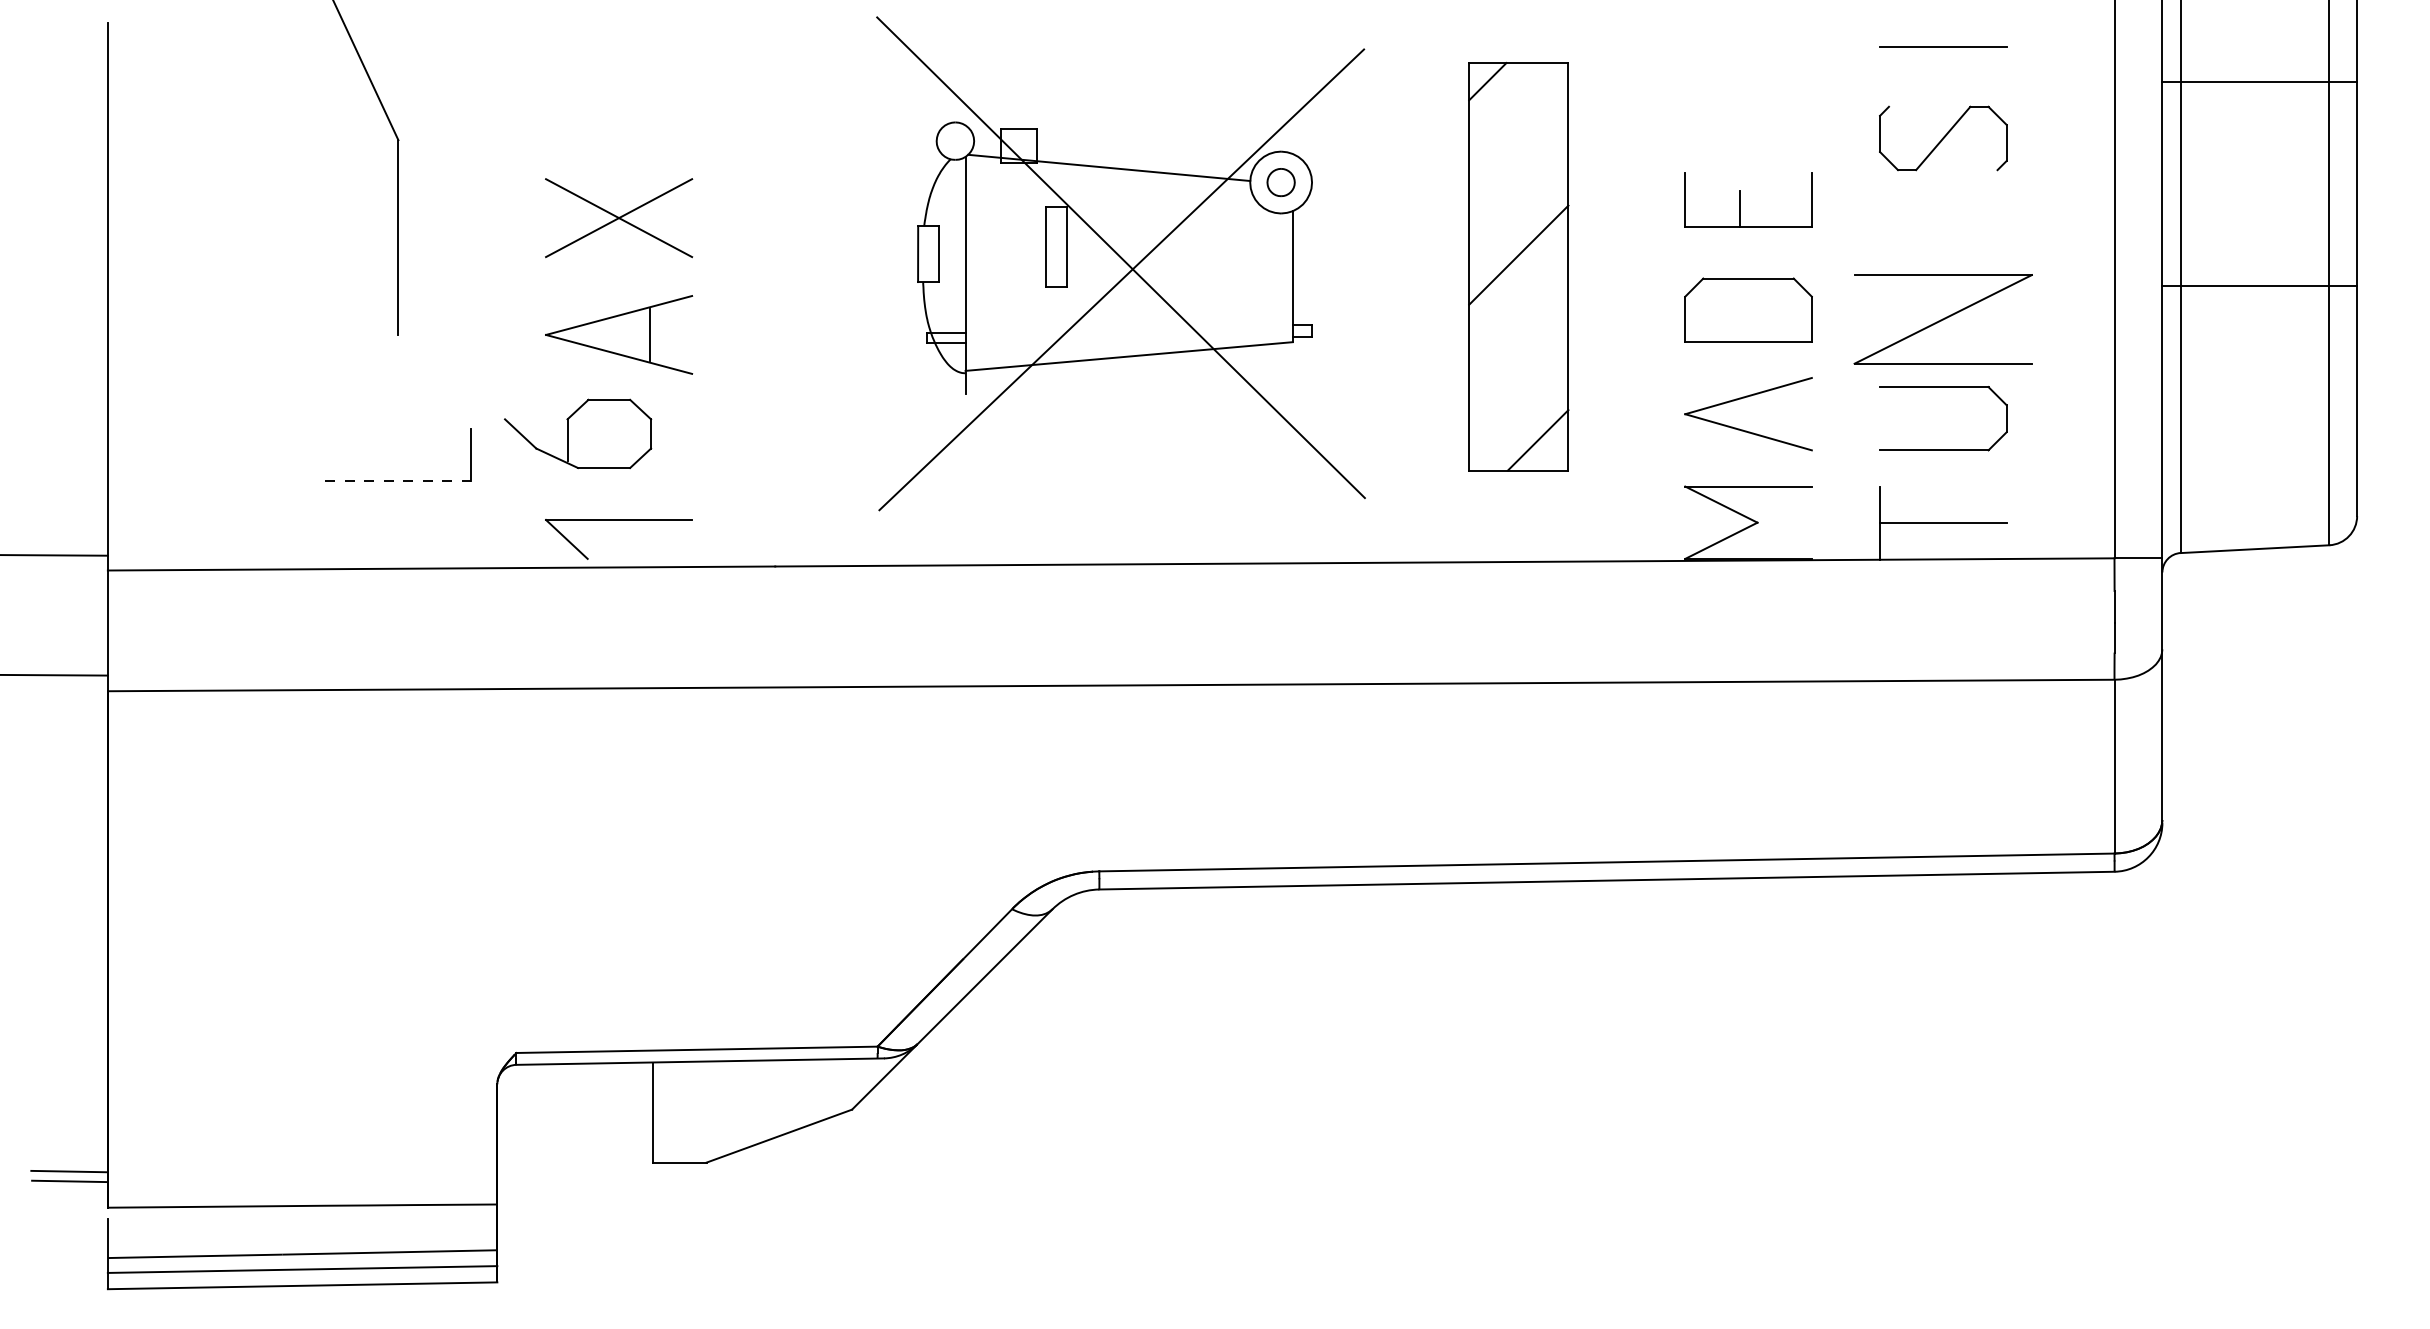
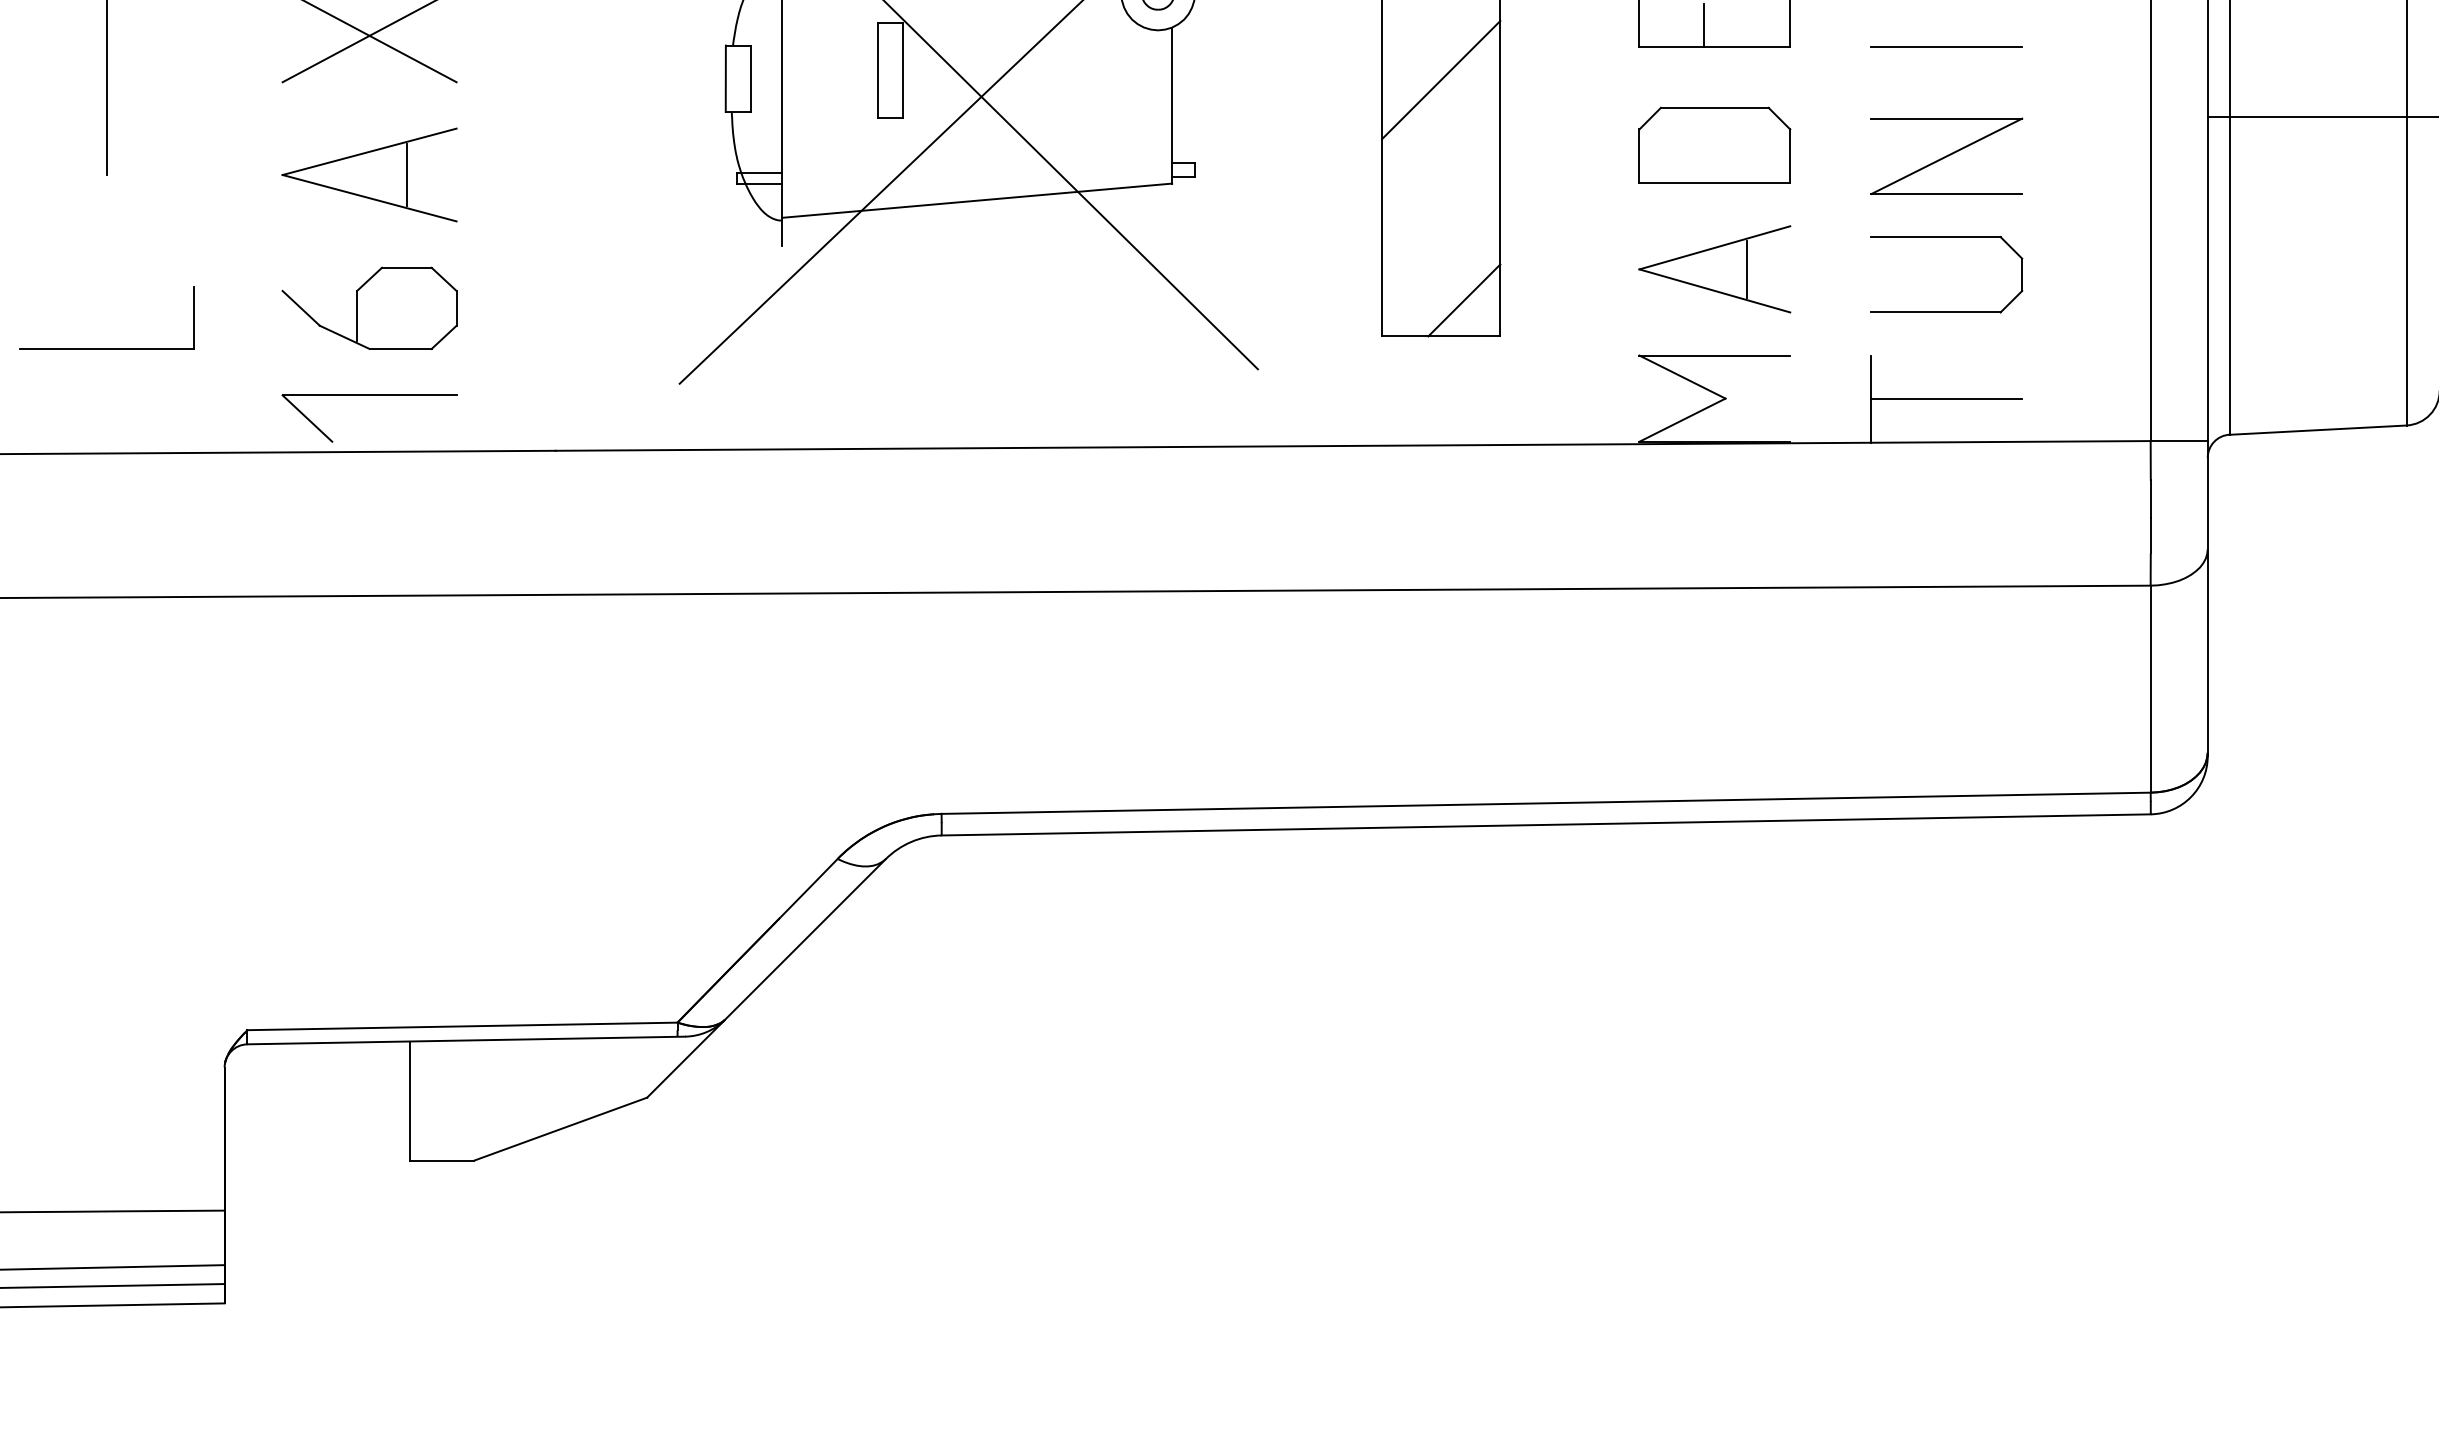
line: (1943, 226) -> (1947, 45), added
part: (1943, 318) -> (1947, 155), size x0.71
line: (1775, 414) -> (1746, 269), added
part: (578, 433) -> (370, 307), moved
line: (397, 481) -> (105, 349), dashed -> solid

